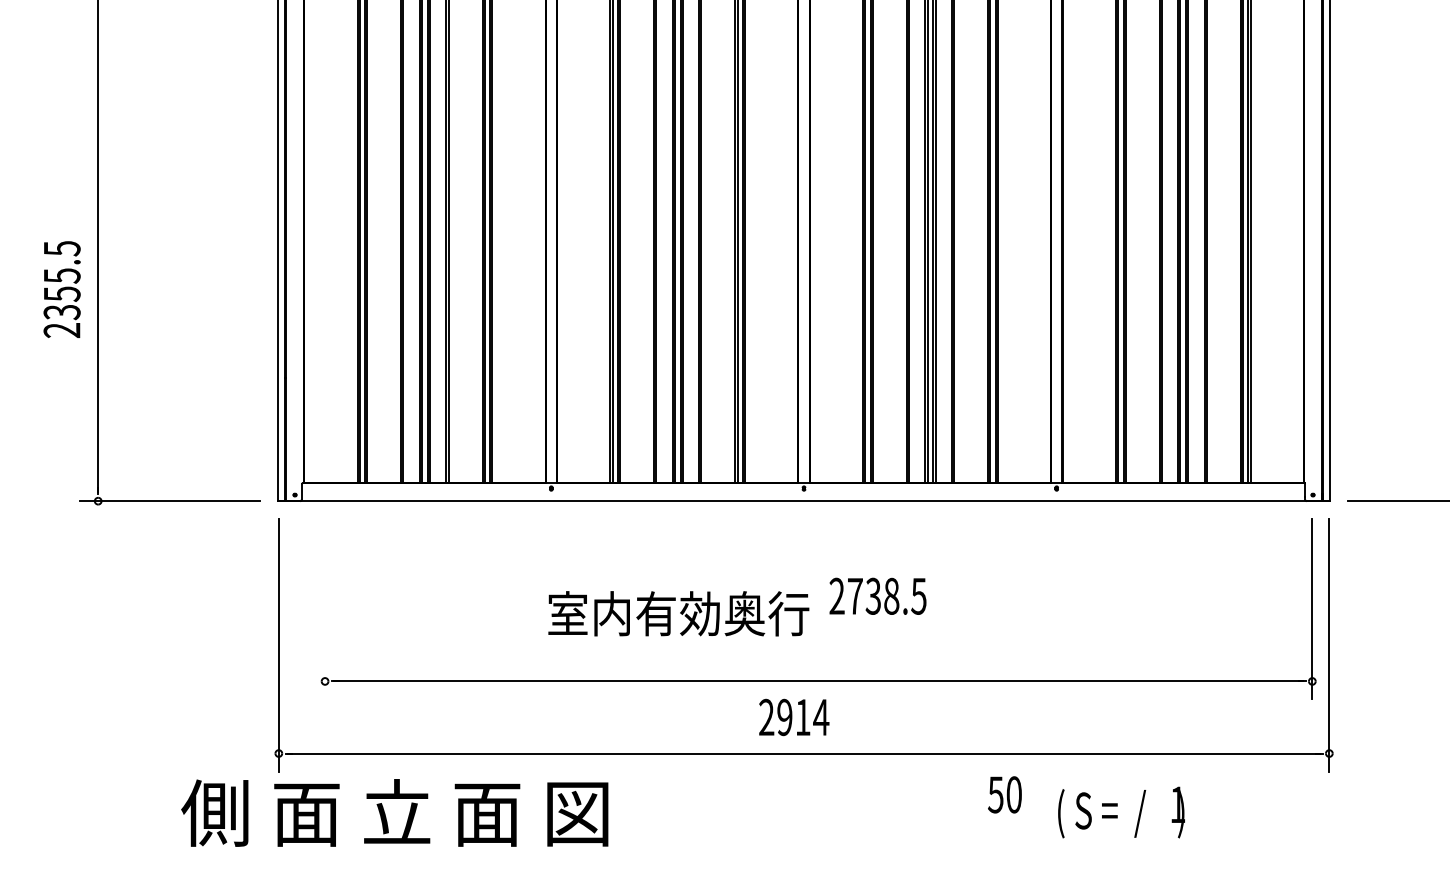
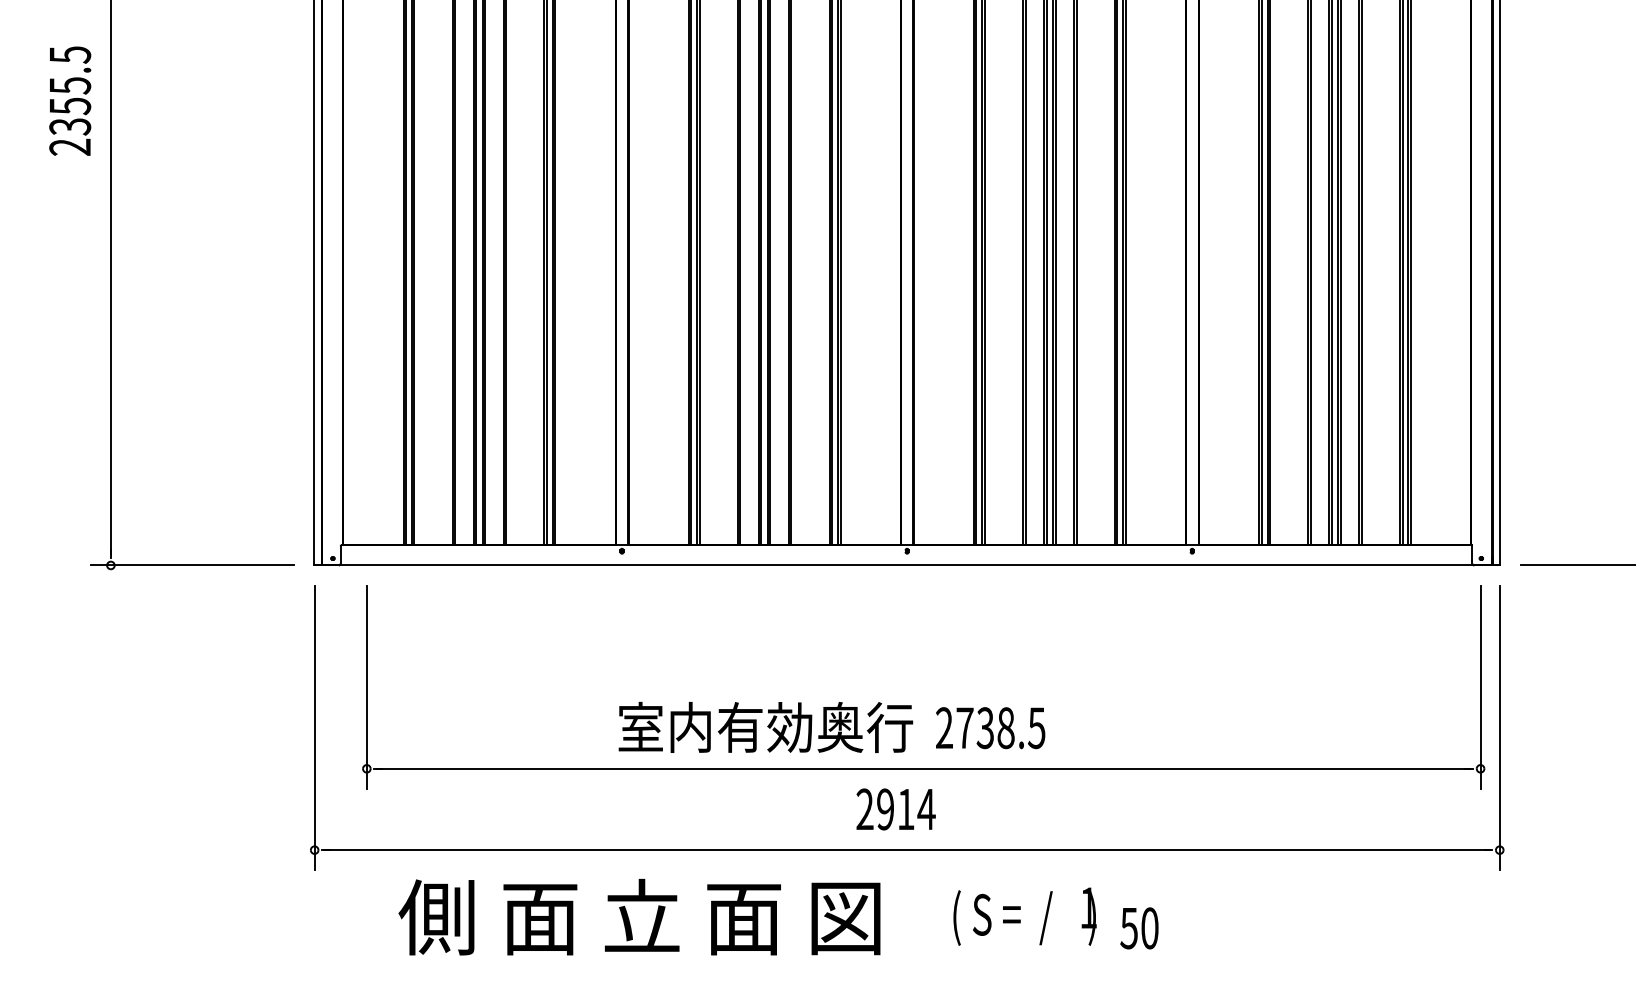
text: (61, 289) -> (69, 101), moved
text: (877, 595) -> (990, 727), moved
line: (325, 609) -> (367, 687), added
text: (678, 613) -> (765, 727), moved
text: (1004, 794) -> (1138, 927), moved
text: (394, 812) -> (639, 916), moved
text: (1121, 812) -> (1025, 916), moved

